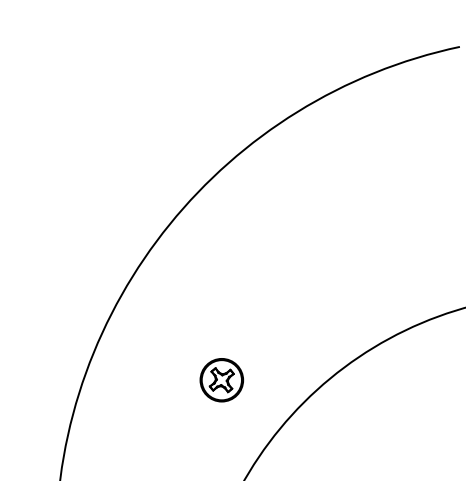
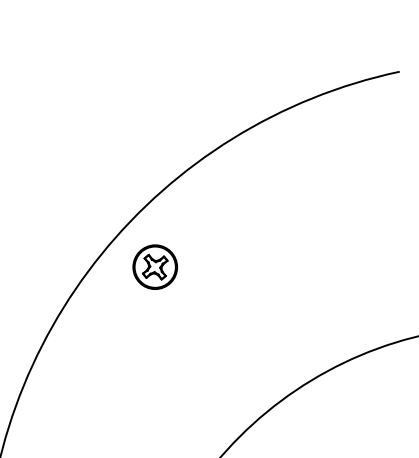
part: (221, 380) -> (154, 267), moved

